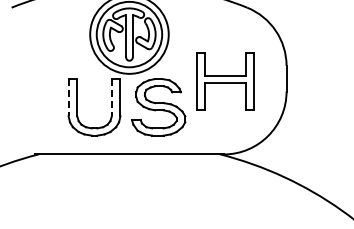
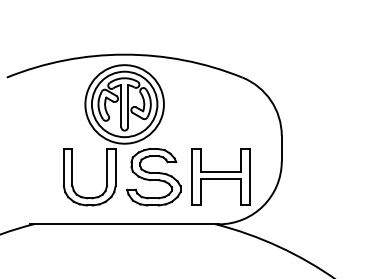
part: (225, 80) -> (220, 176), moved
line: (68, 97) -> (63, 167), dashed -> solid
line: (112, 97) -> (107, 167), dashed -> solid

